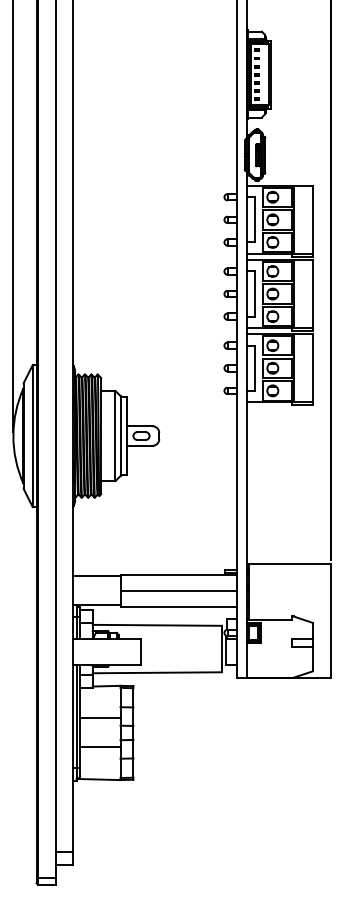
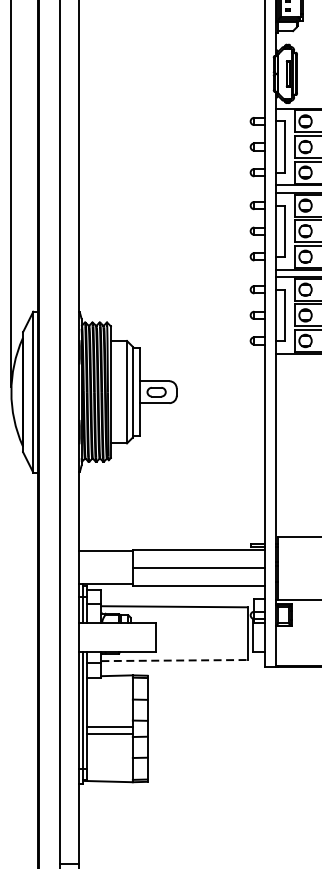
line: (157, 672) -> (174, 660), solid -> dashed
line: (99, 718) -> (109, 733), moved
line: (99, 747) -> (109, 727), moved

